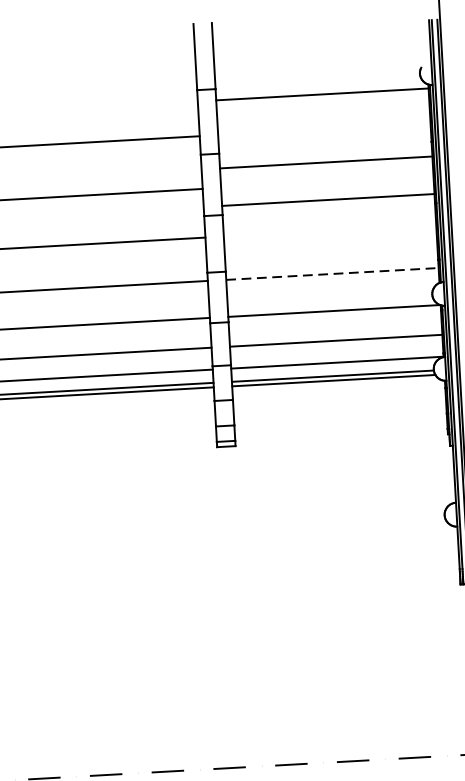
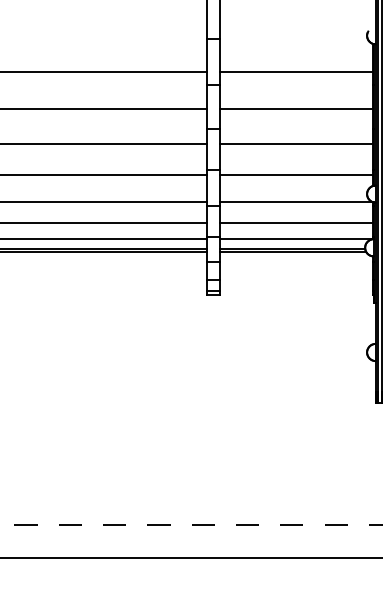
line: (322, 94) -> (296, 71), moved
line: (326, 162) -> (296, 109), moved
line: (328, 200) -> (296, 144), moved
line: (333, 274) -> (297, 175), dashed -> solid

